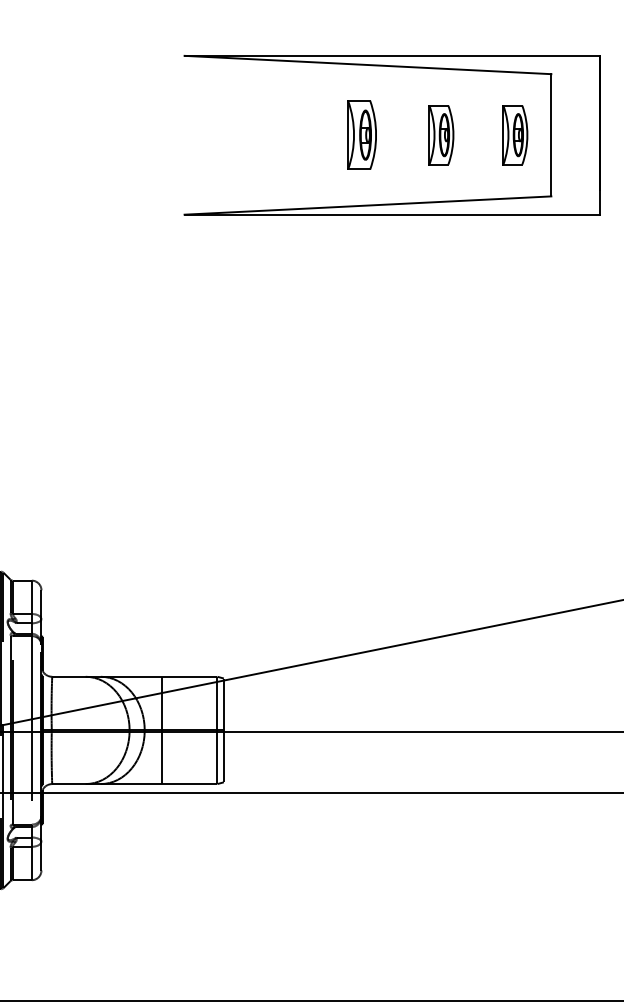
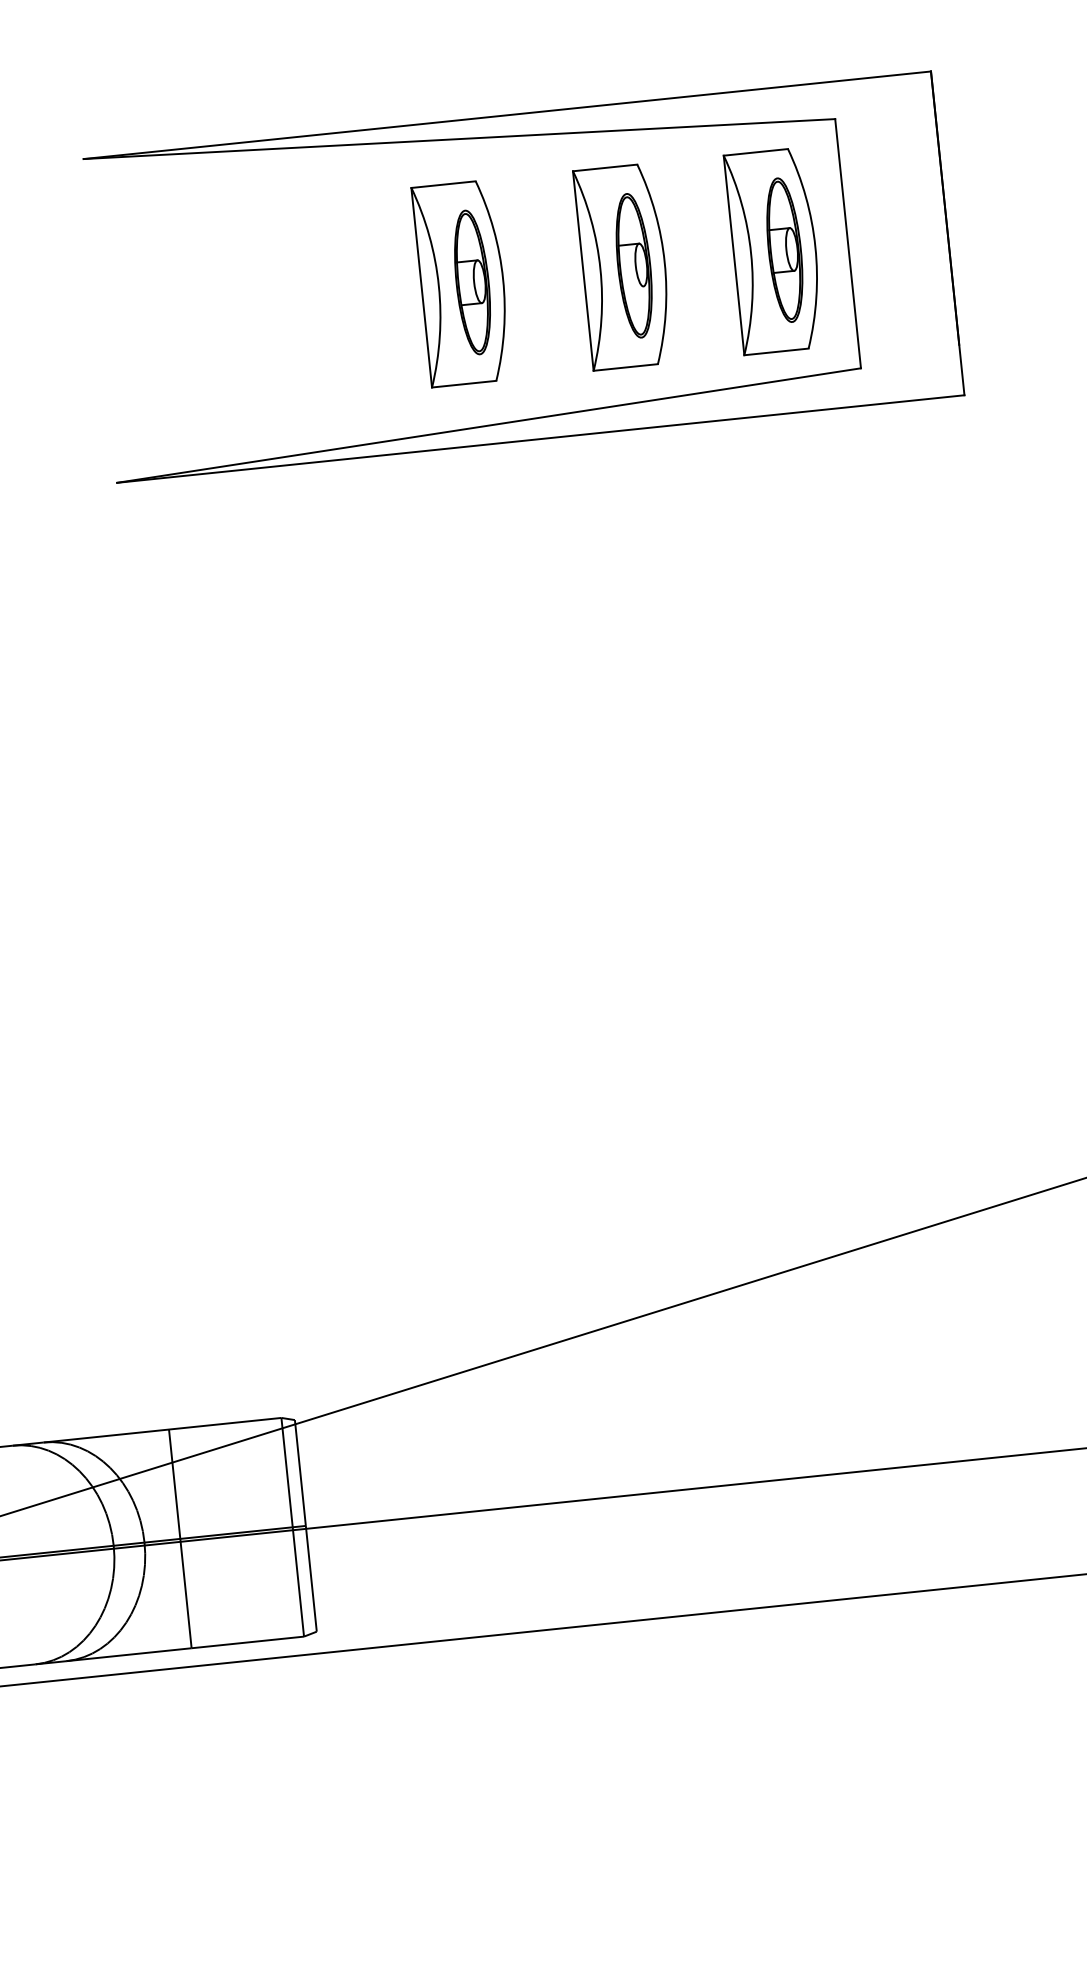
part: (361, 134) -> (460, 282), size x1.43
part: (441, 134) -> (623, 265), size x1.67
part: (515, 134) -> (774, 249), size x1.67

